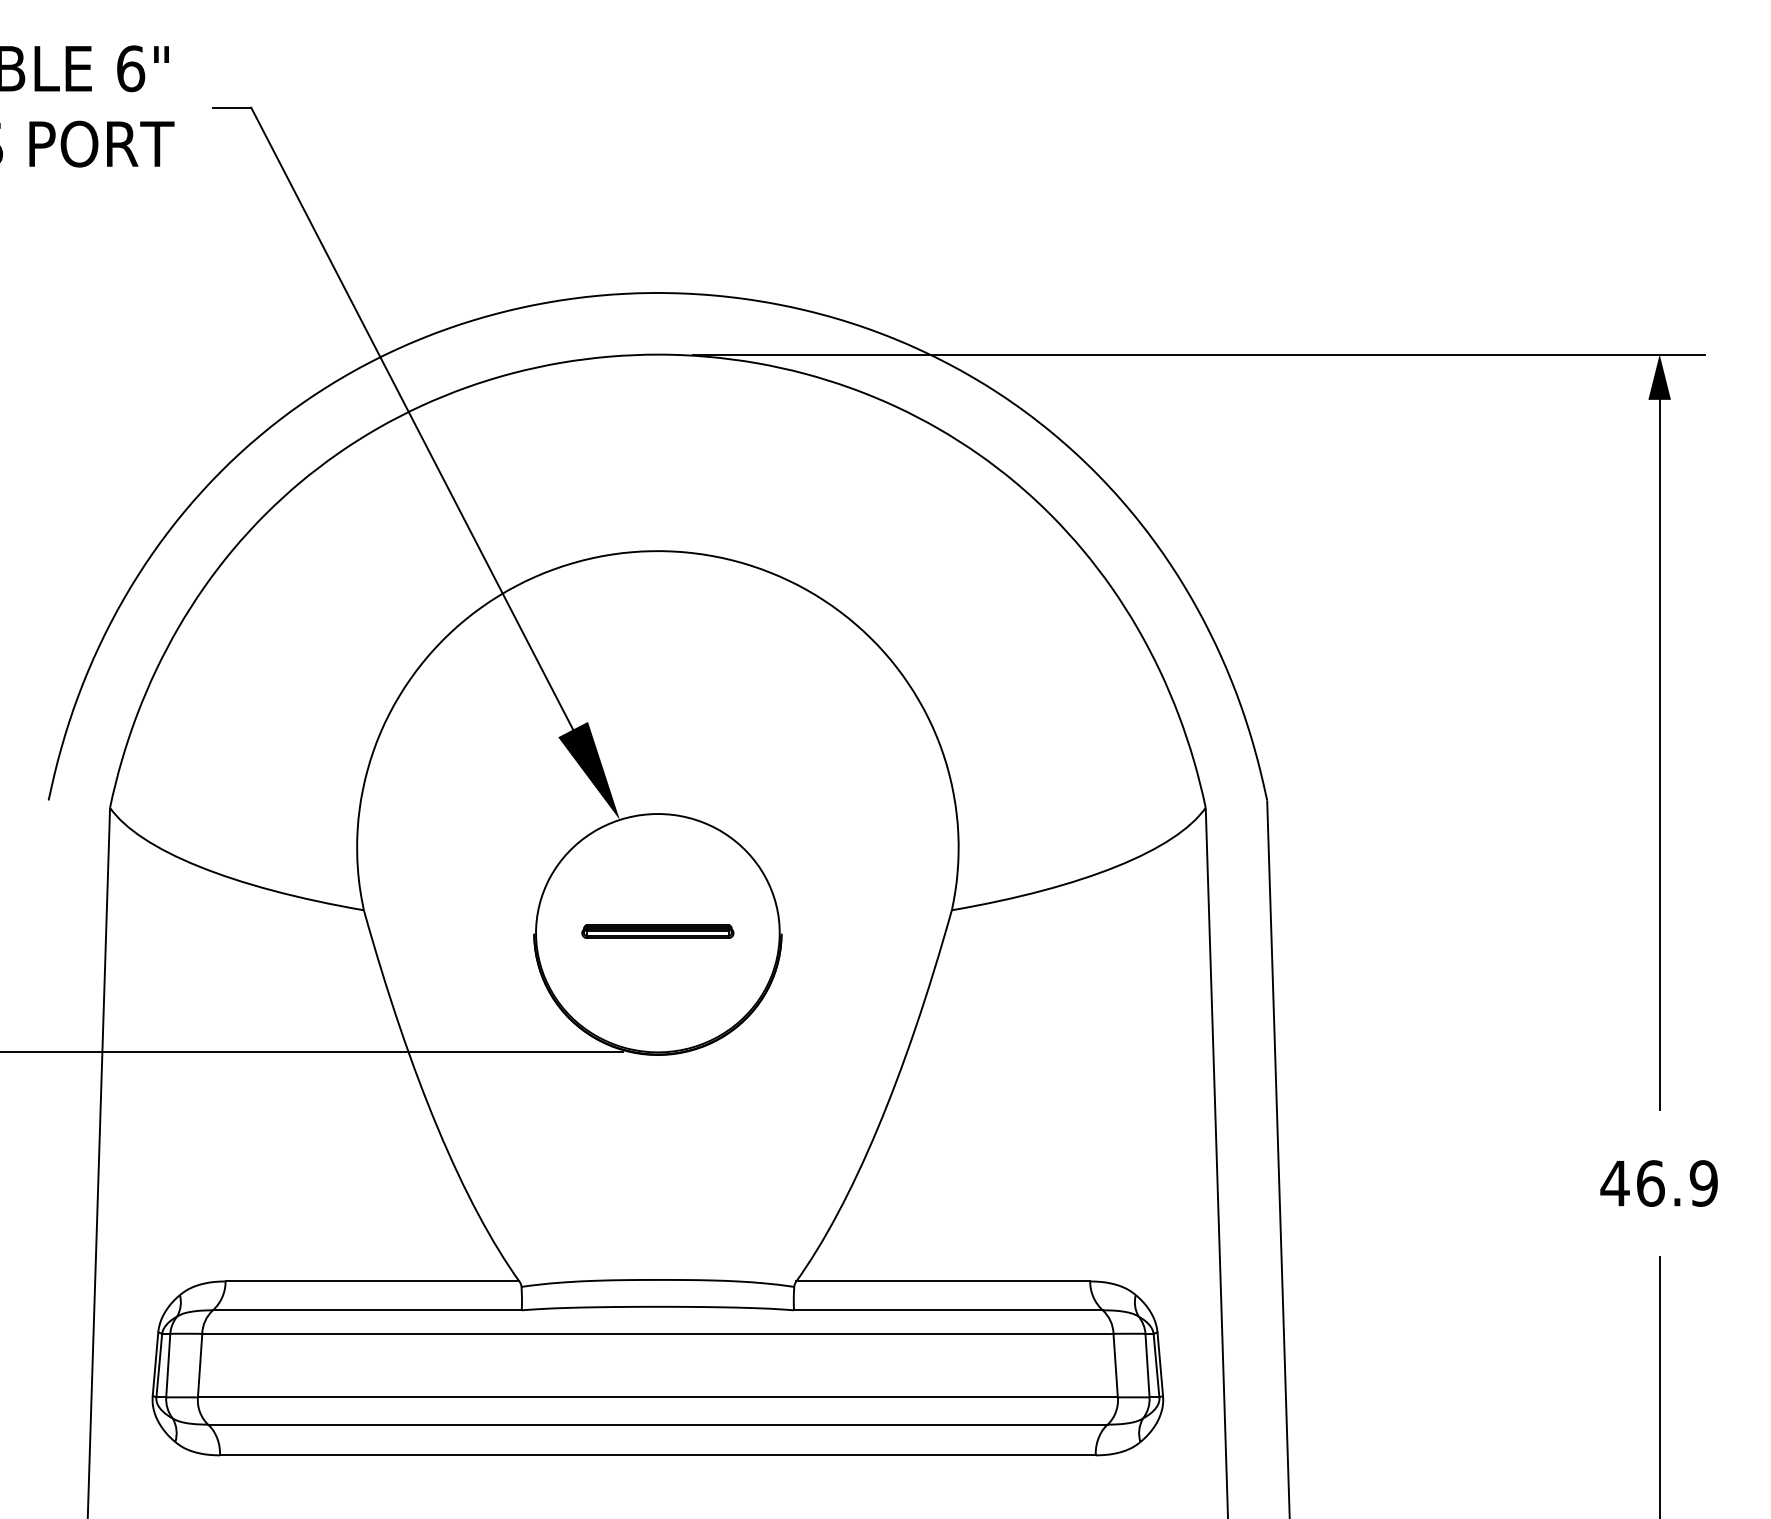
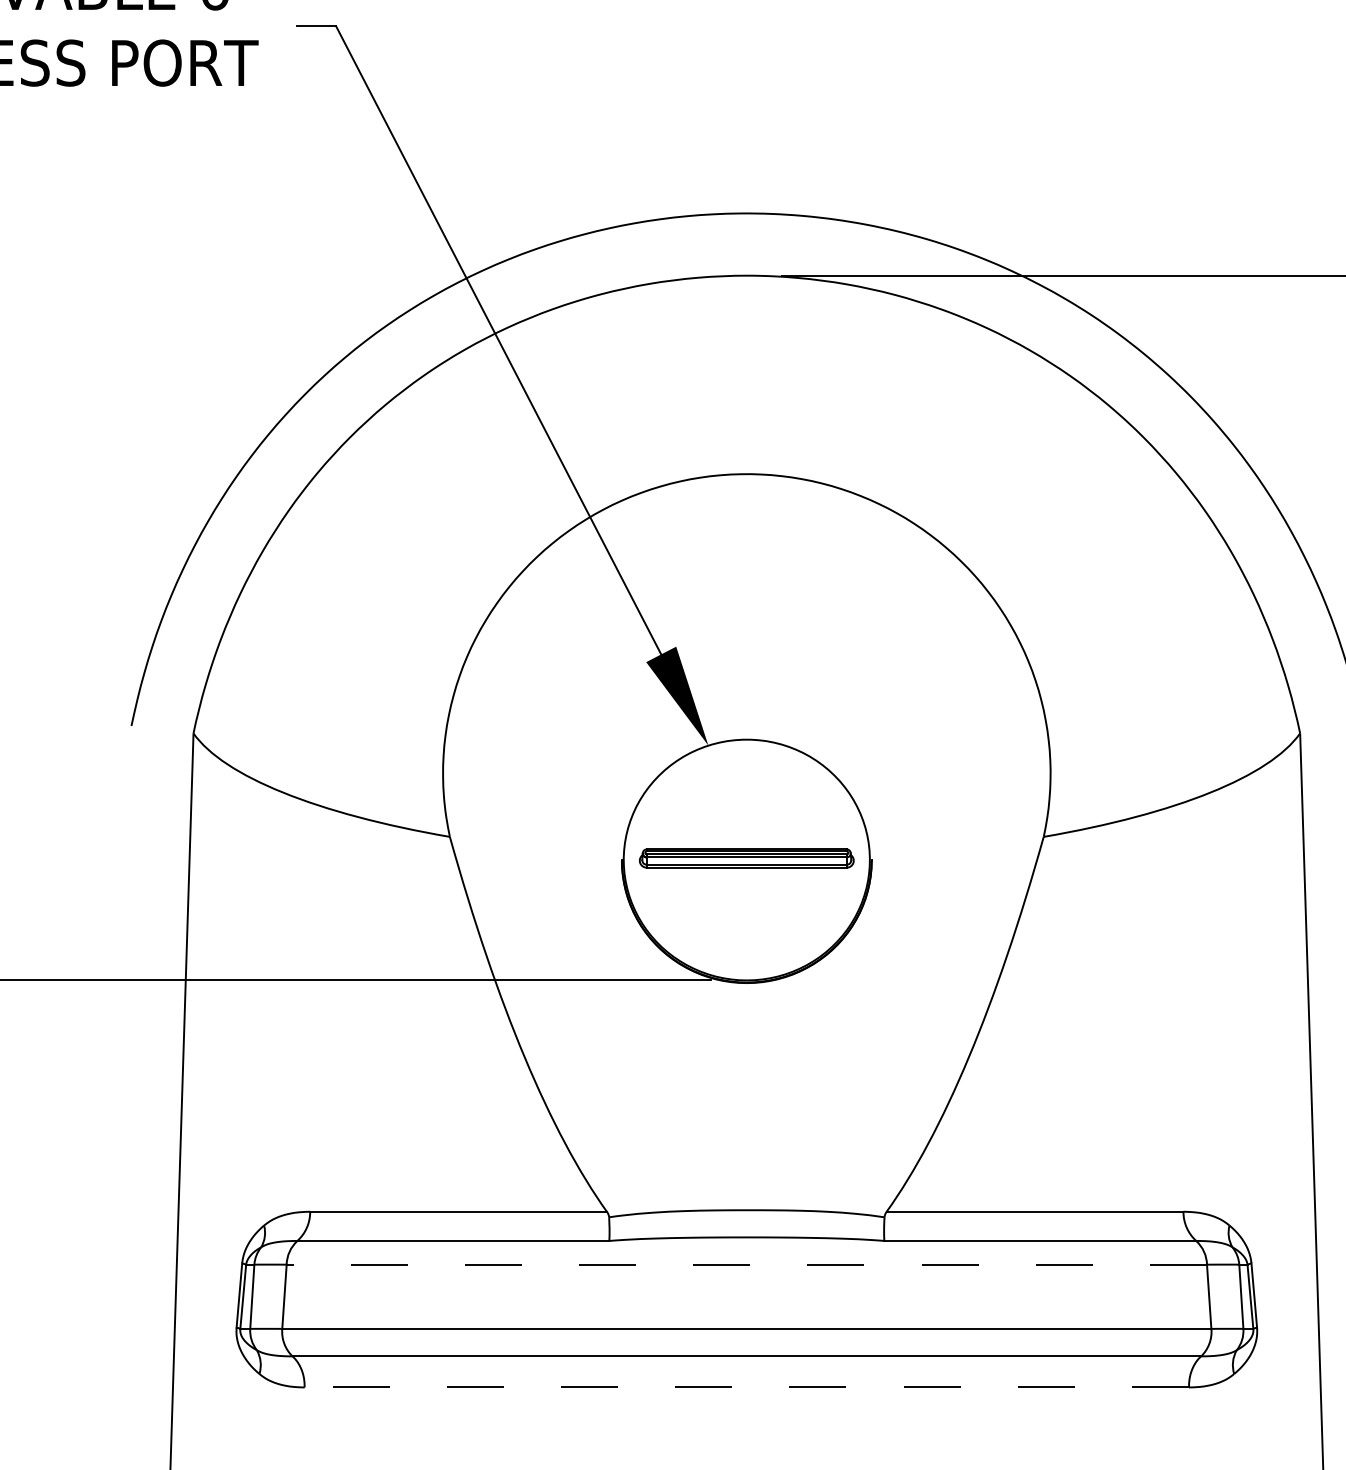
part: (657, 931) -> (746, 858), size x1.4
line: (657, 1333) -> (746, 1264), solid -> dashed
line: (657, 1455) -> (746, 1387), solid -> dashed

